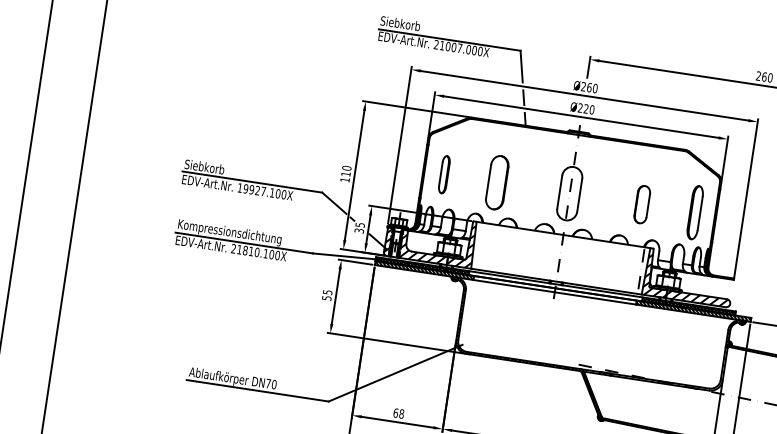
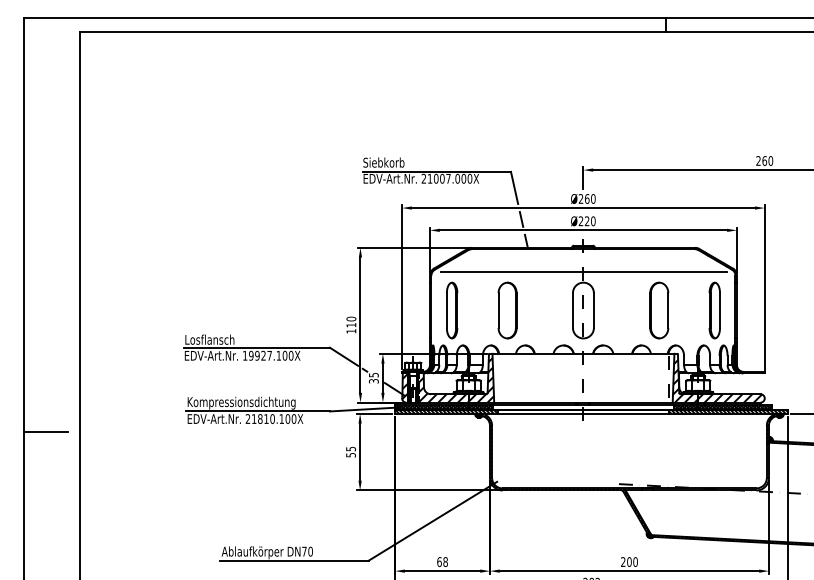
line: (575, 156) -> (583, 271), added
text: (208, 167) -> (209, 339), Siebkorb -> Losflansch
part: (444, 174) -> (452, 310), size x1.43
part: (642, 204) -> (659, 310), size x1.43
line: (38, 231) -> (45, 431), added

